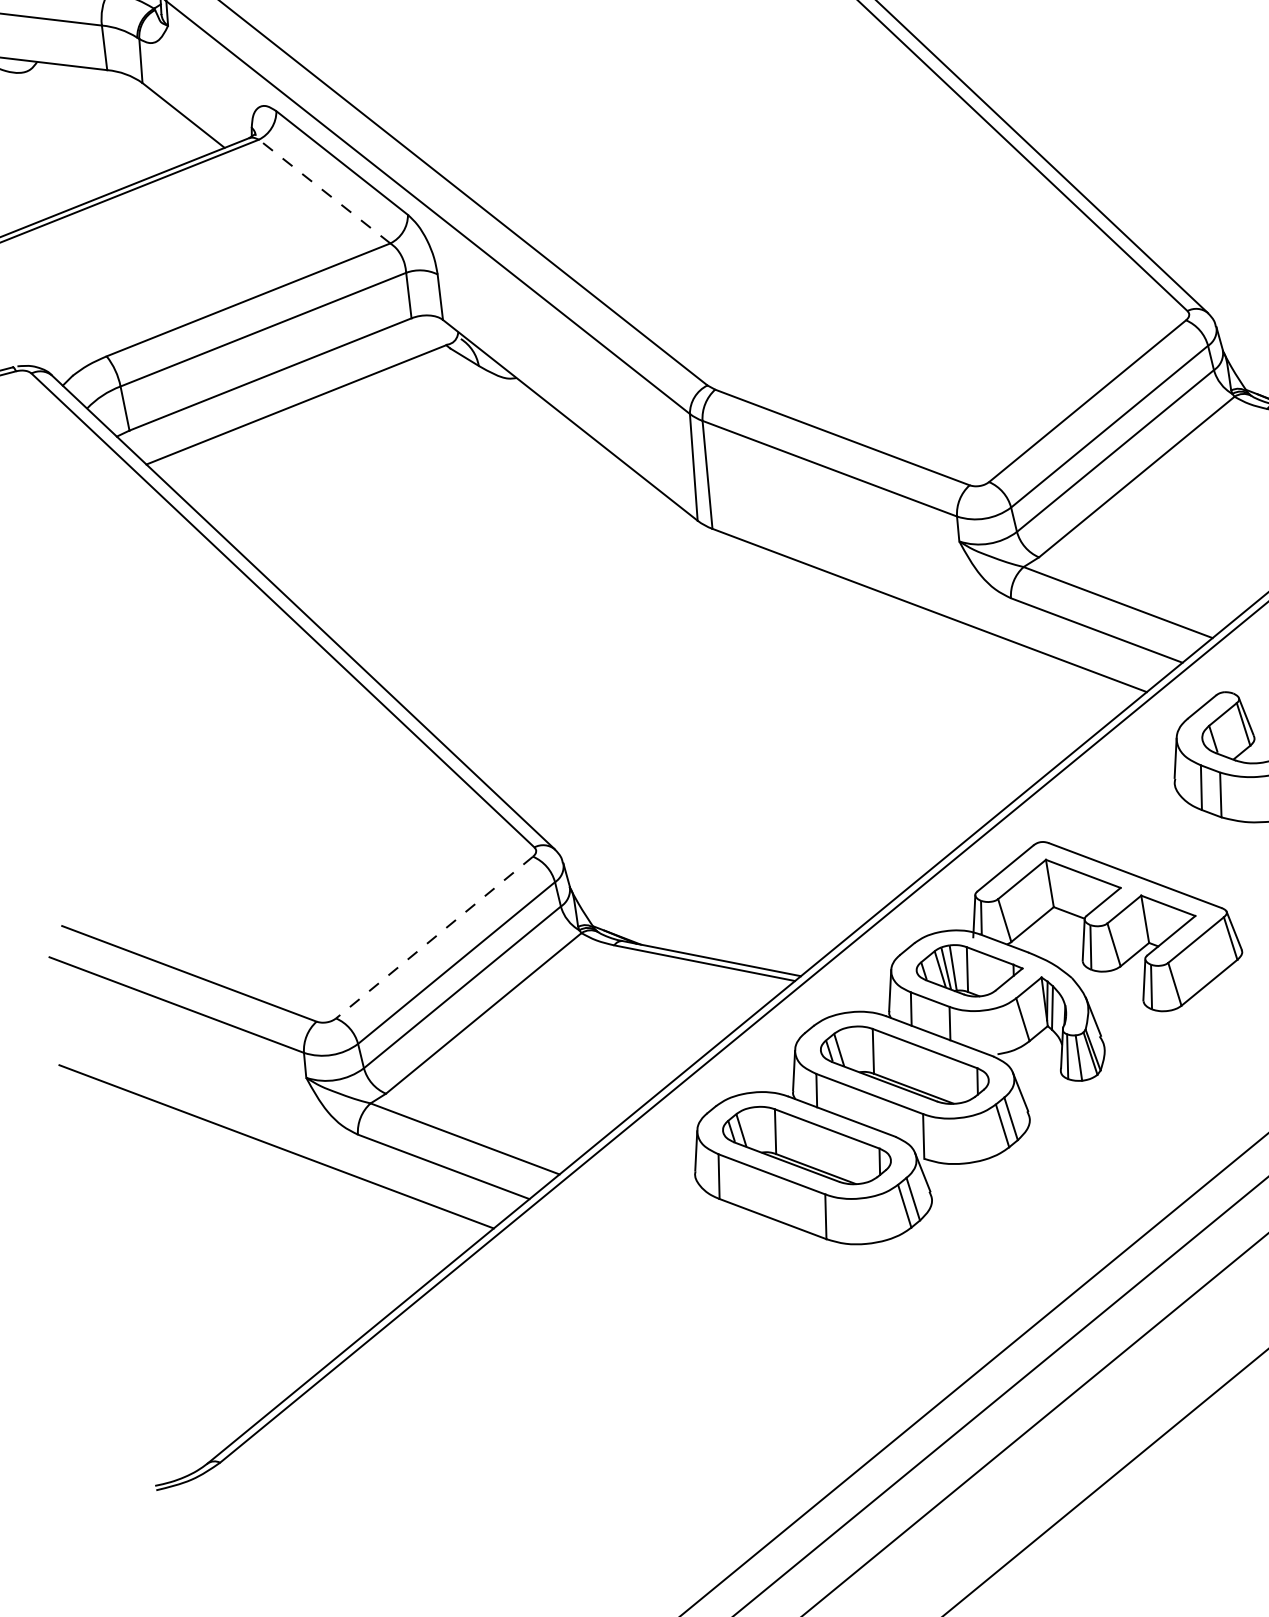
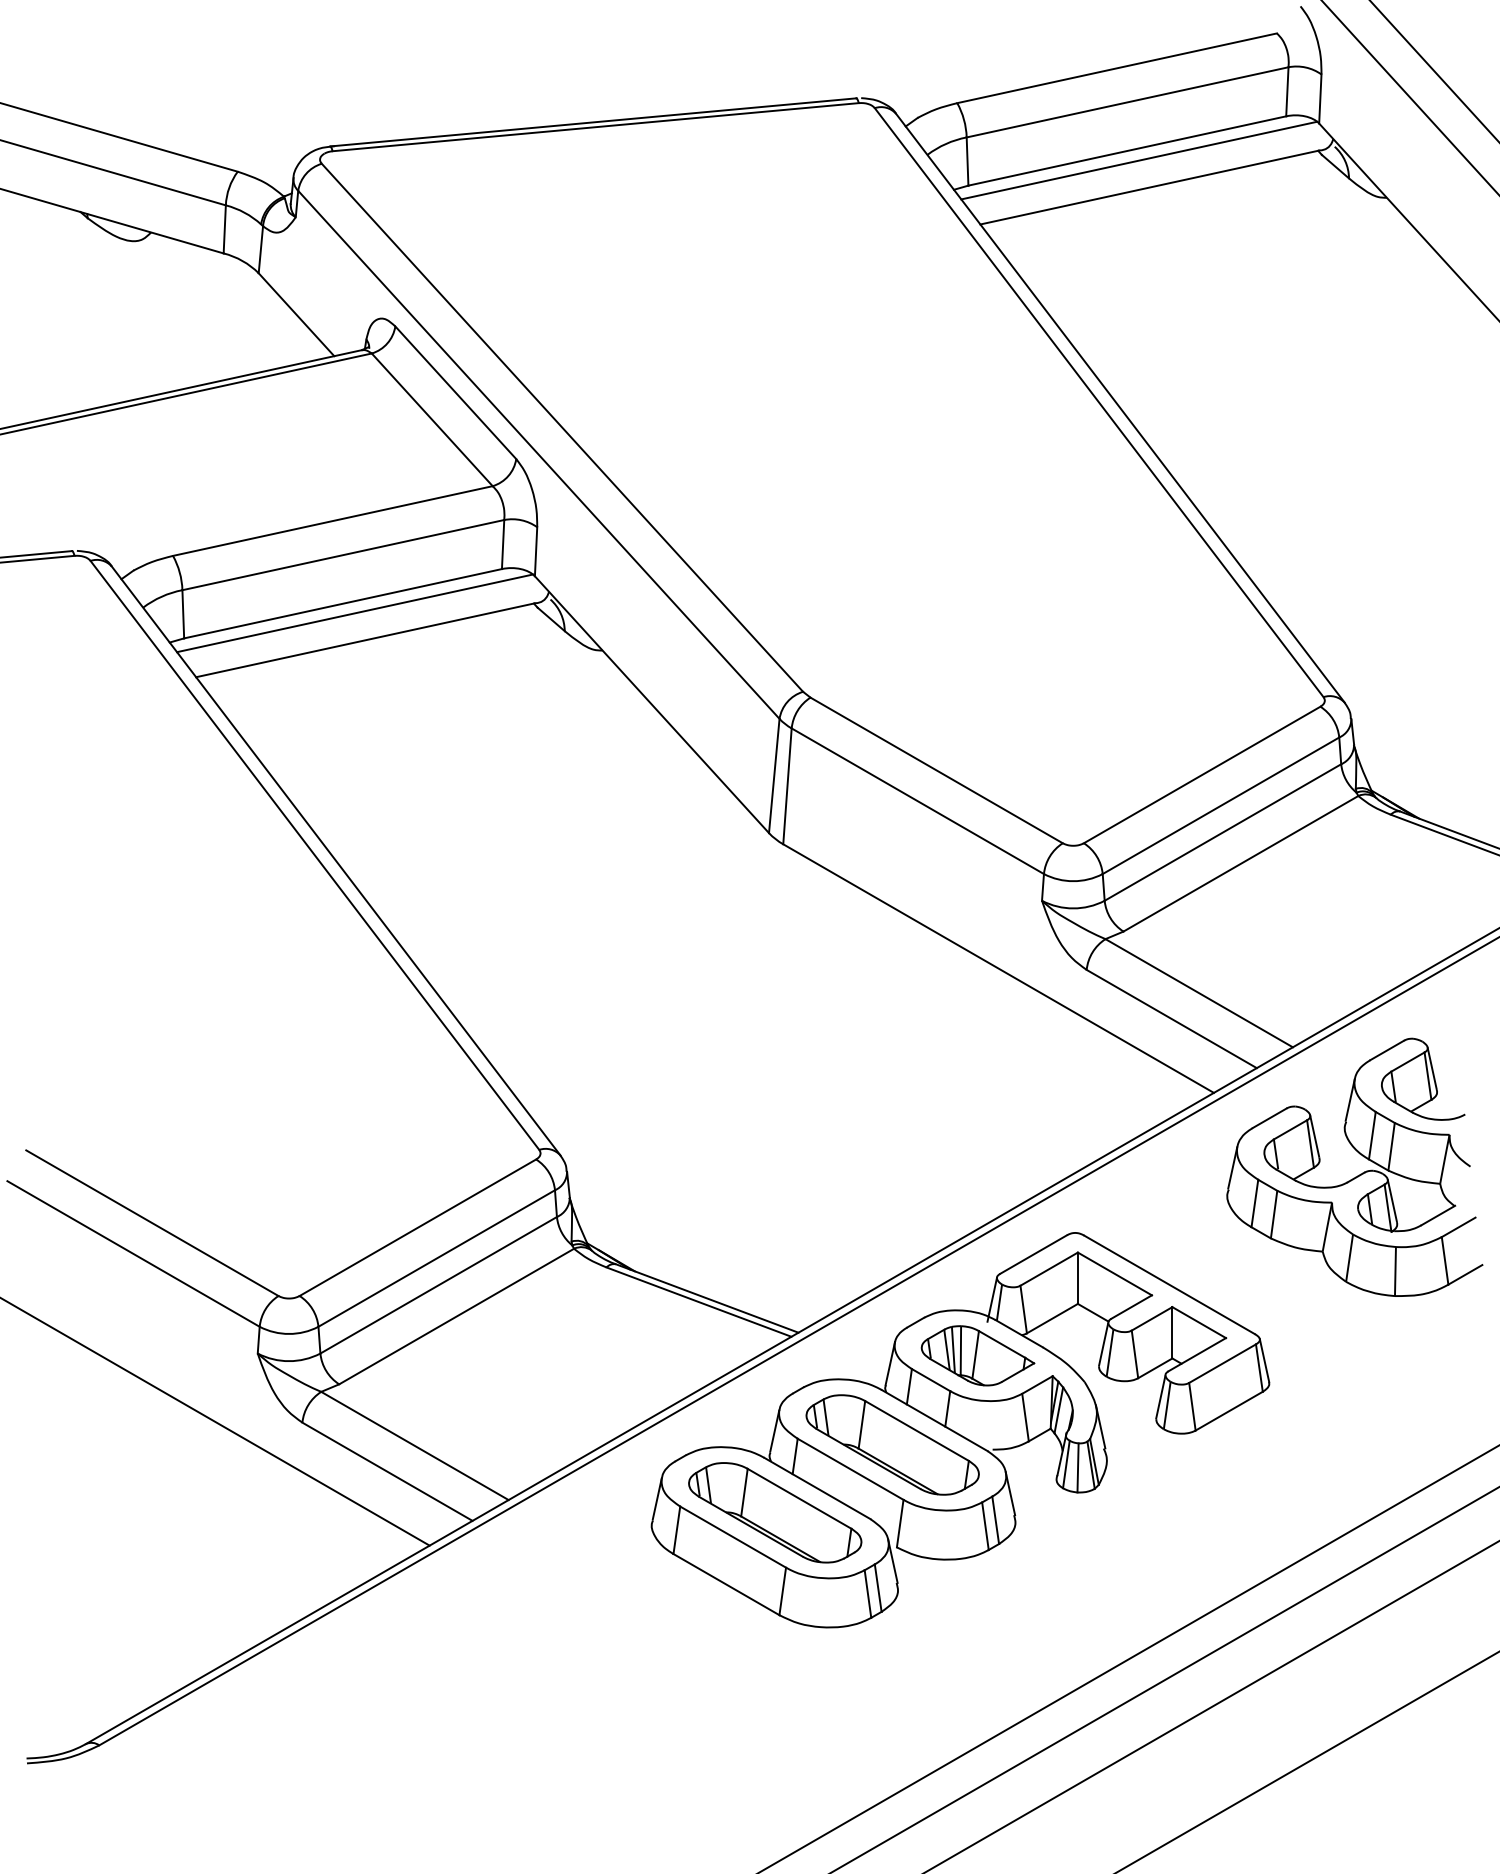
line: (324, 191) -> (432, 419), dashed -> solid
line: (283, 381) -> (355, 613), added
line: (434, 937) -> (417, 1227), dashed -> solid

